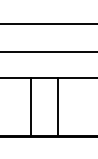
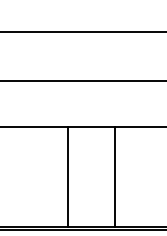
line: (31, 107) -> (68, 177), moved
line: (57, 107) -> (115, 177), moved

